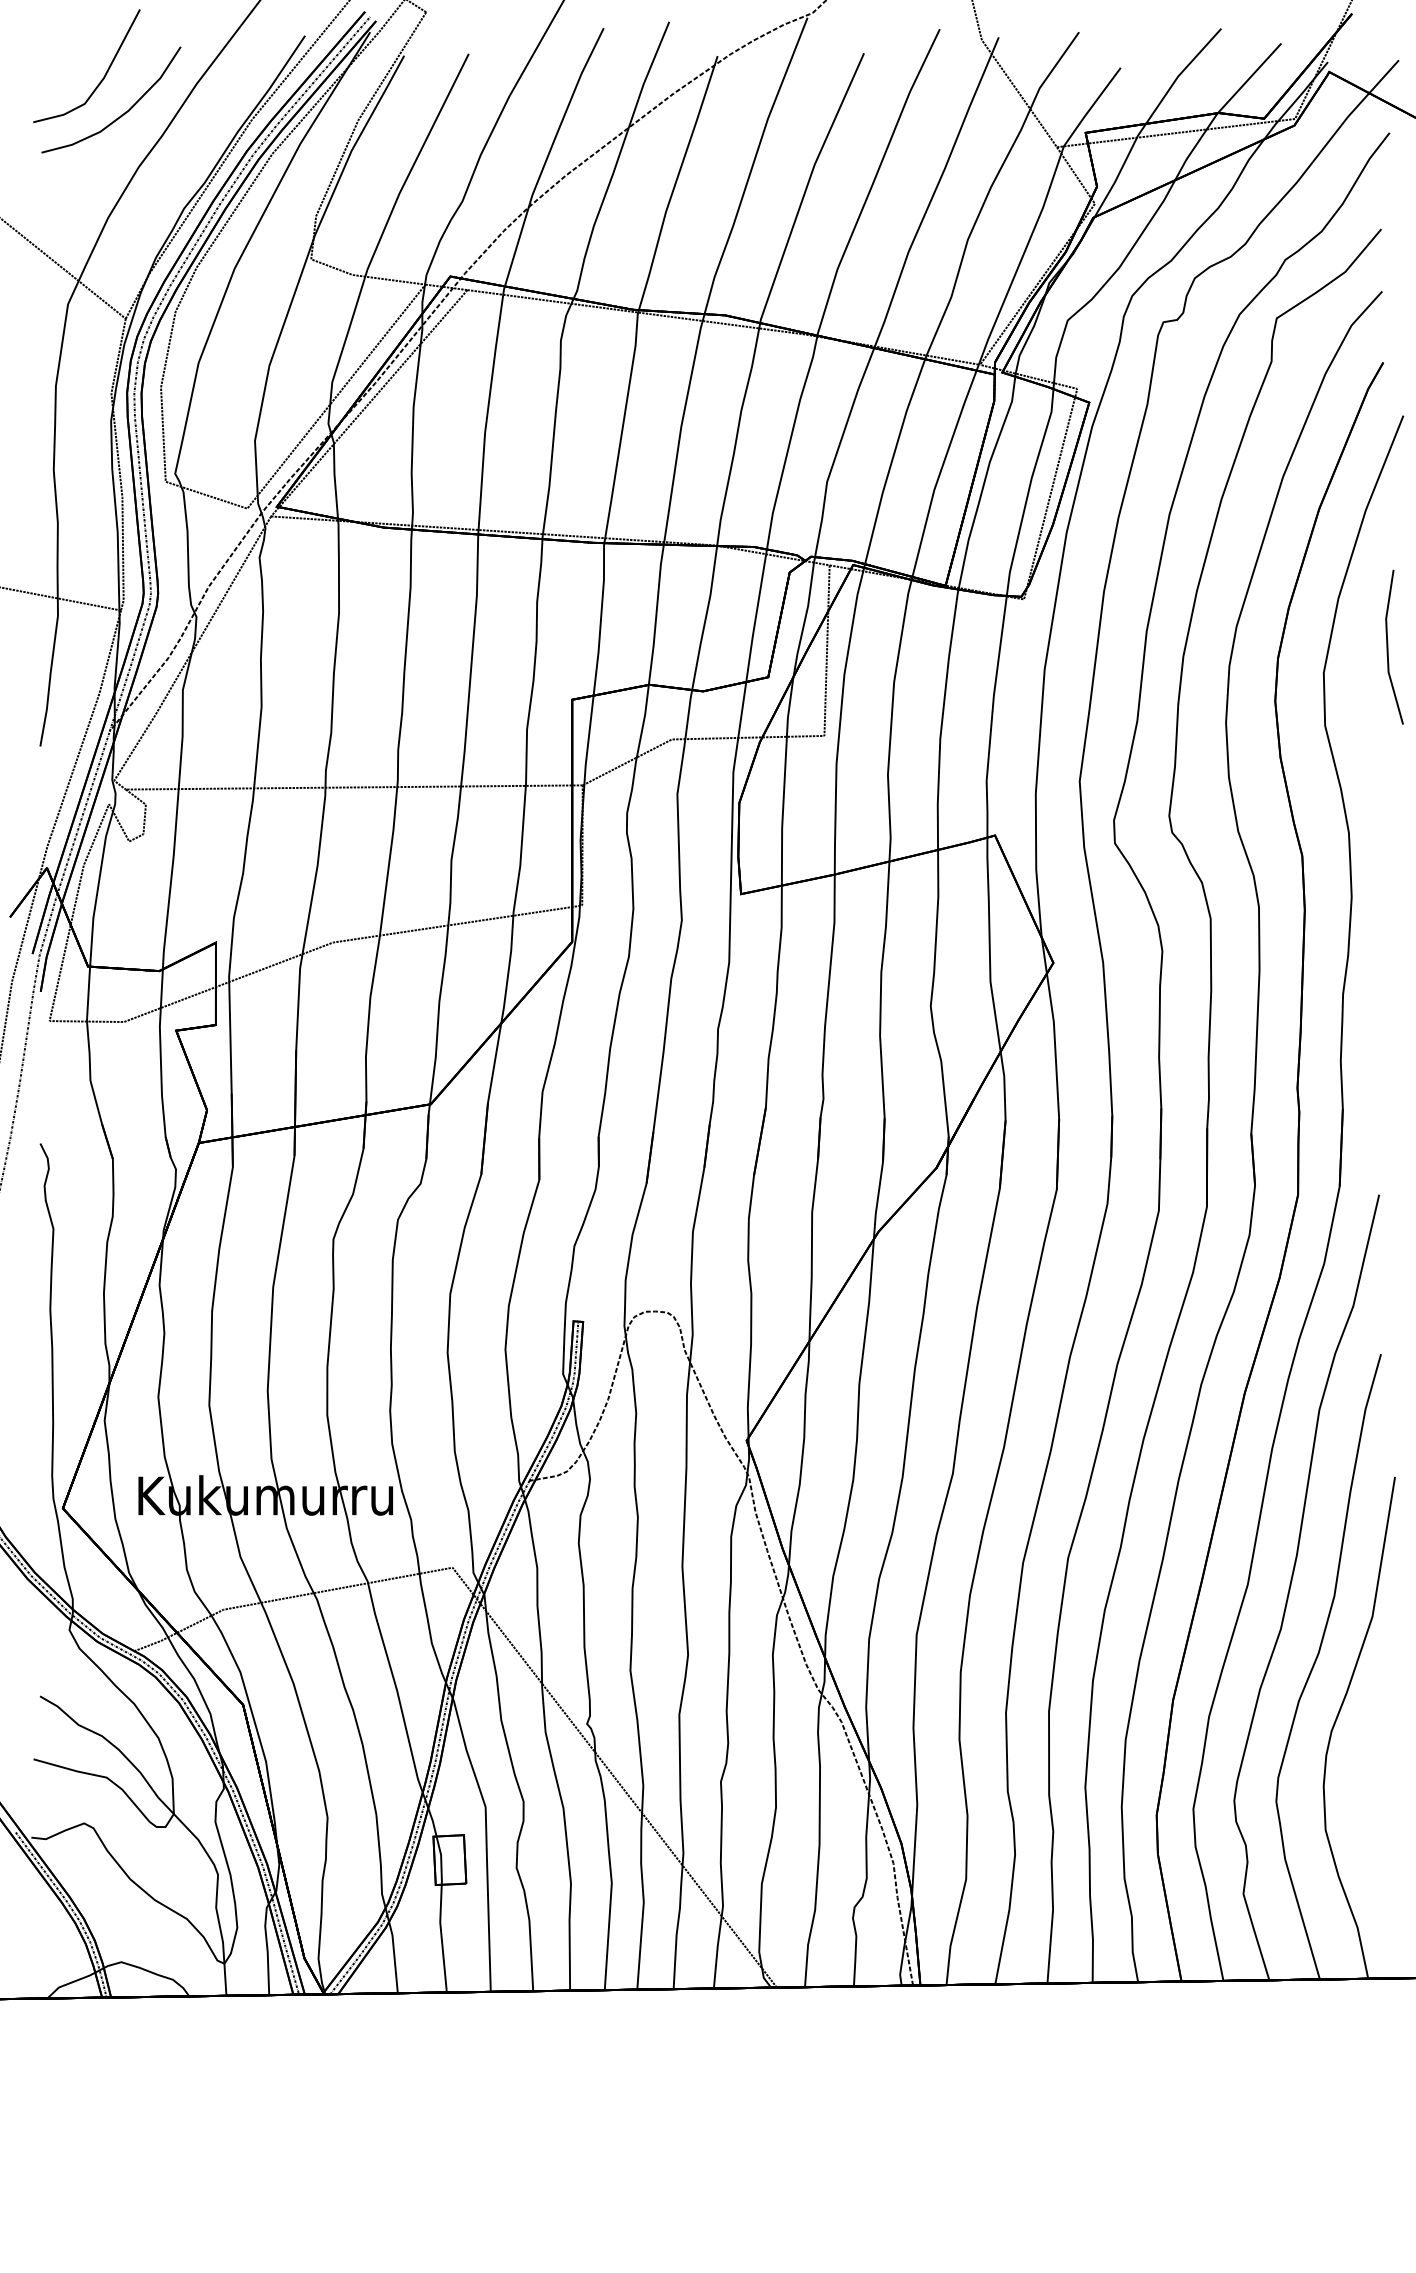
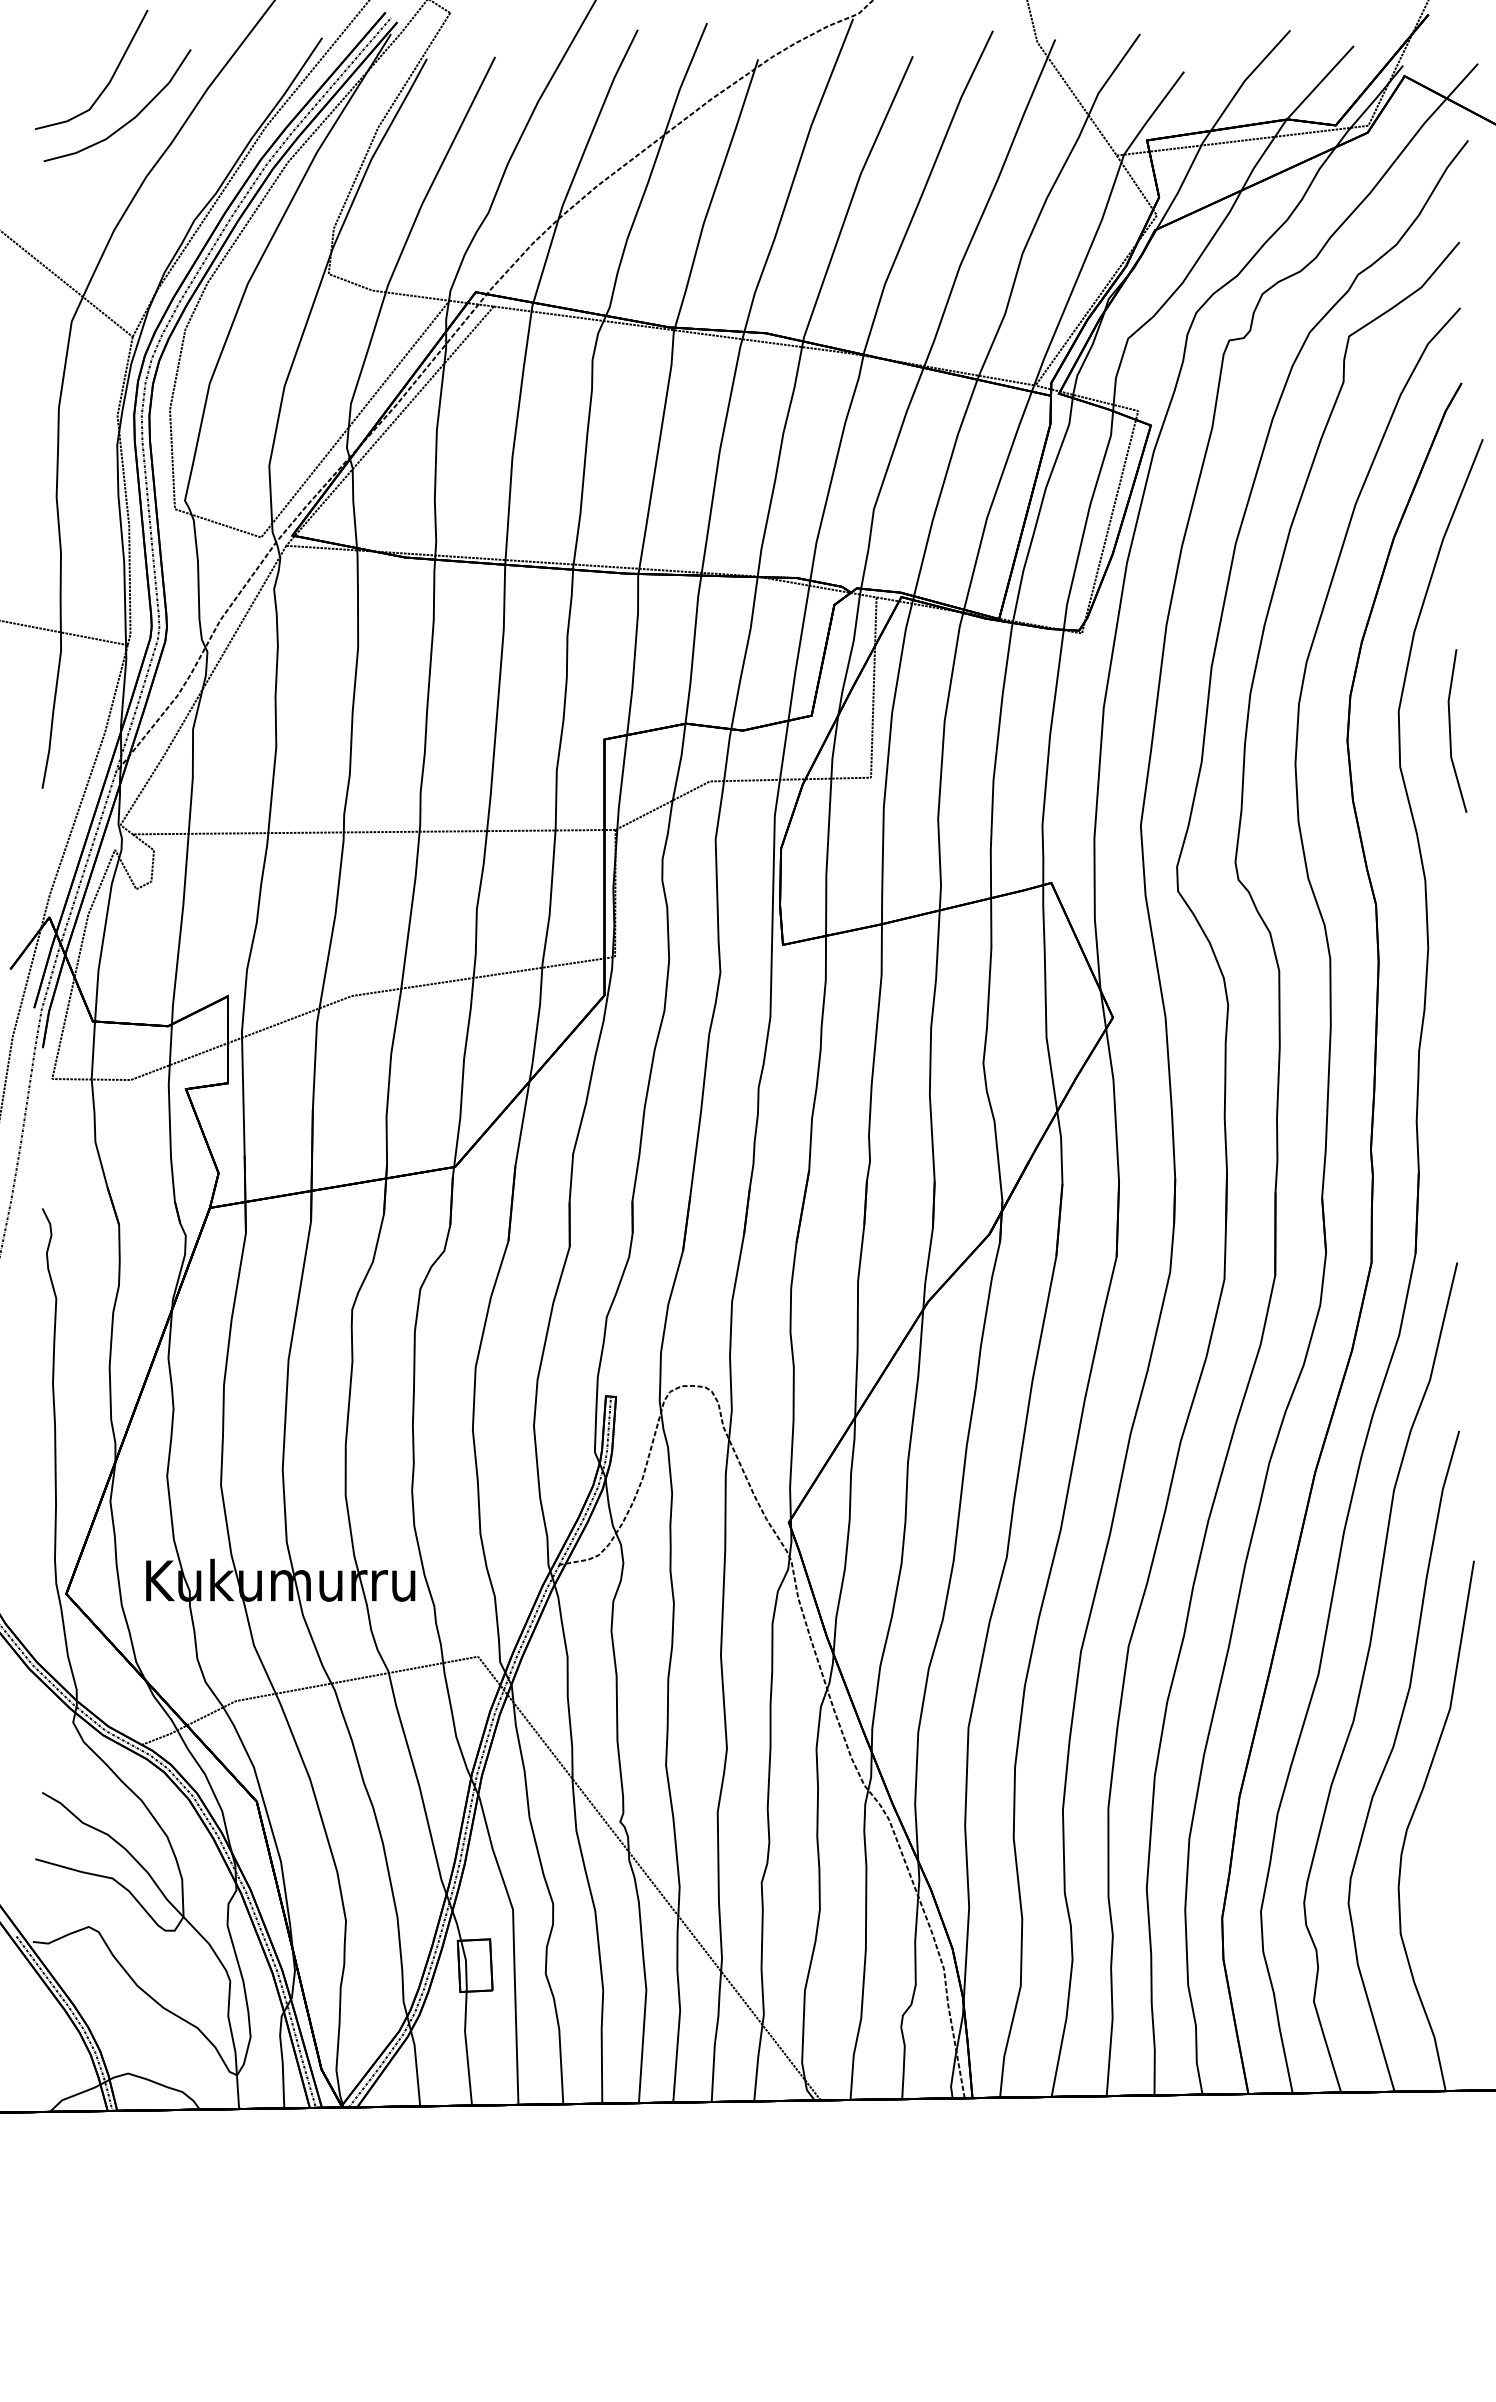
part: (1387, 646) -> (1450, 730), moved

